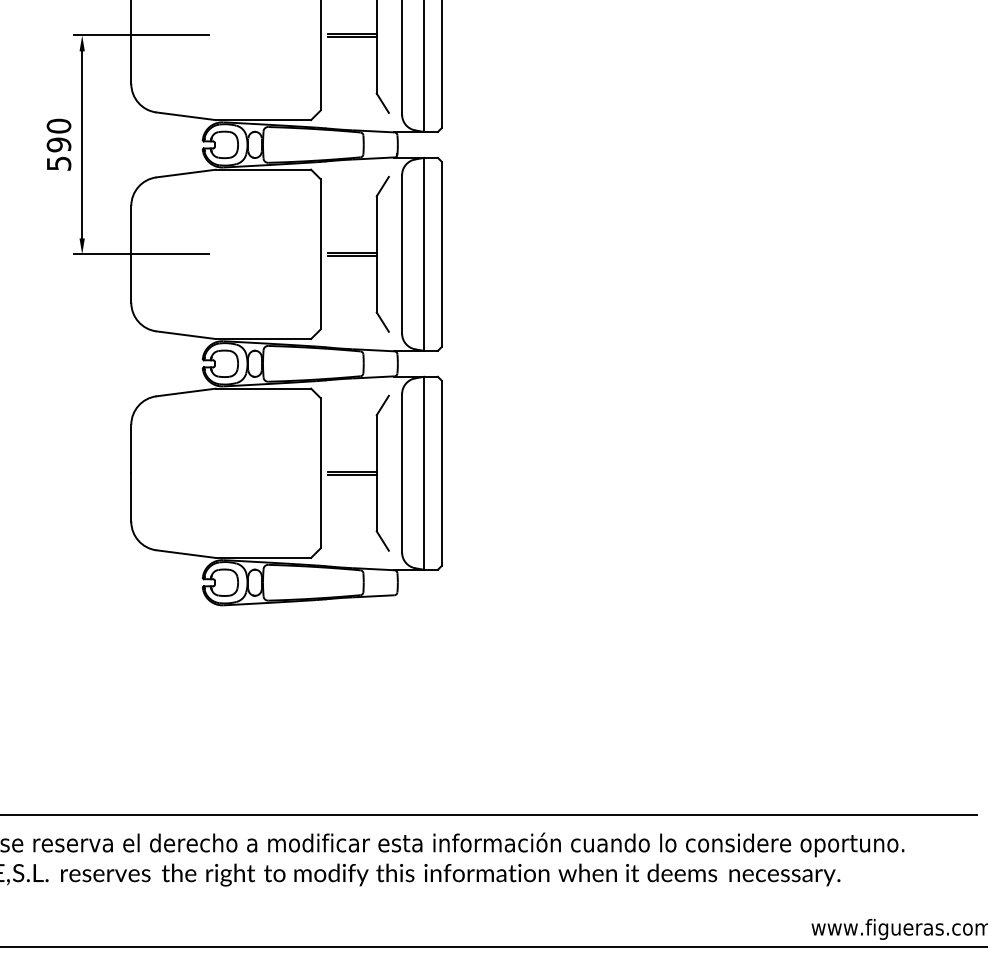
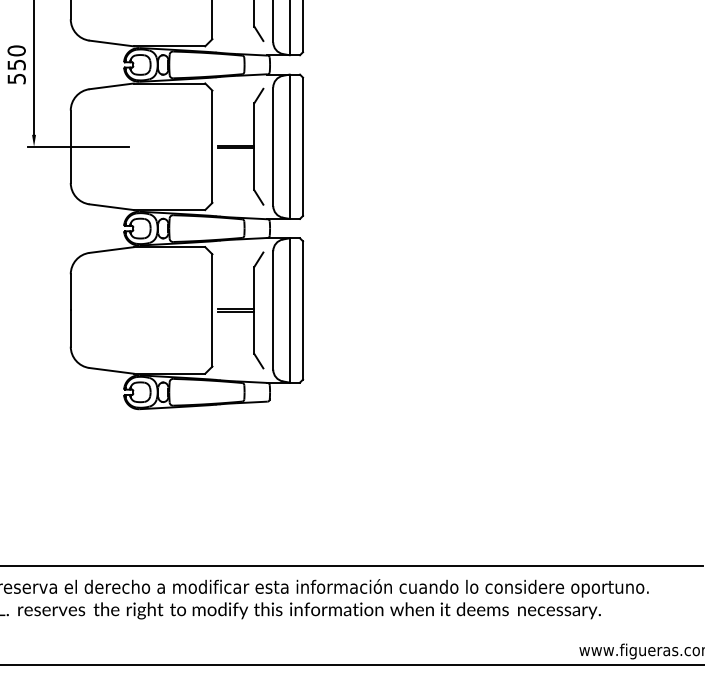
text: (58, 144) -> (16, 64), 590 -> 550

